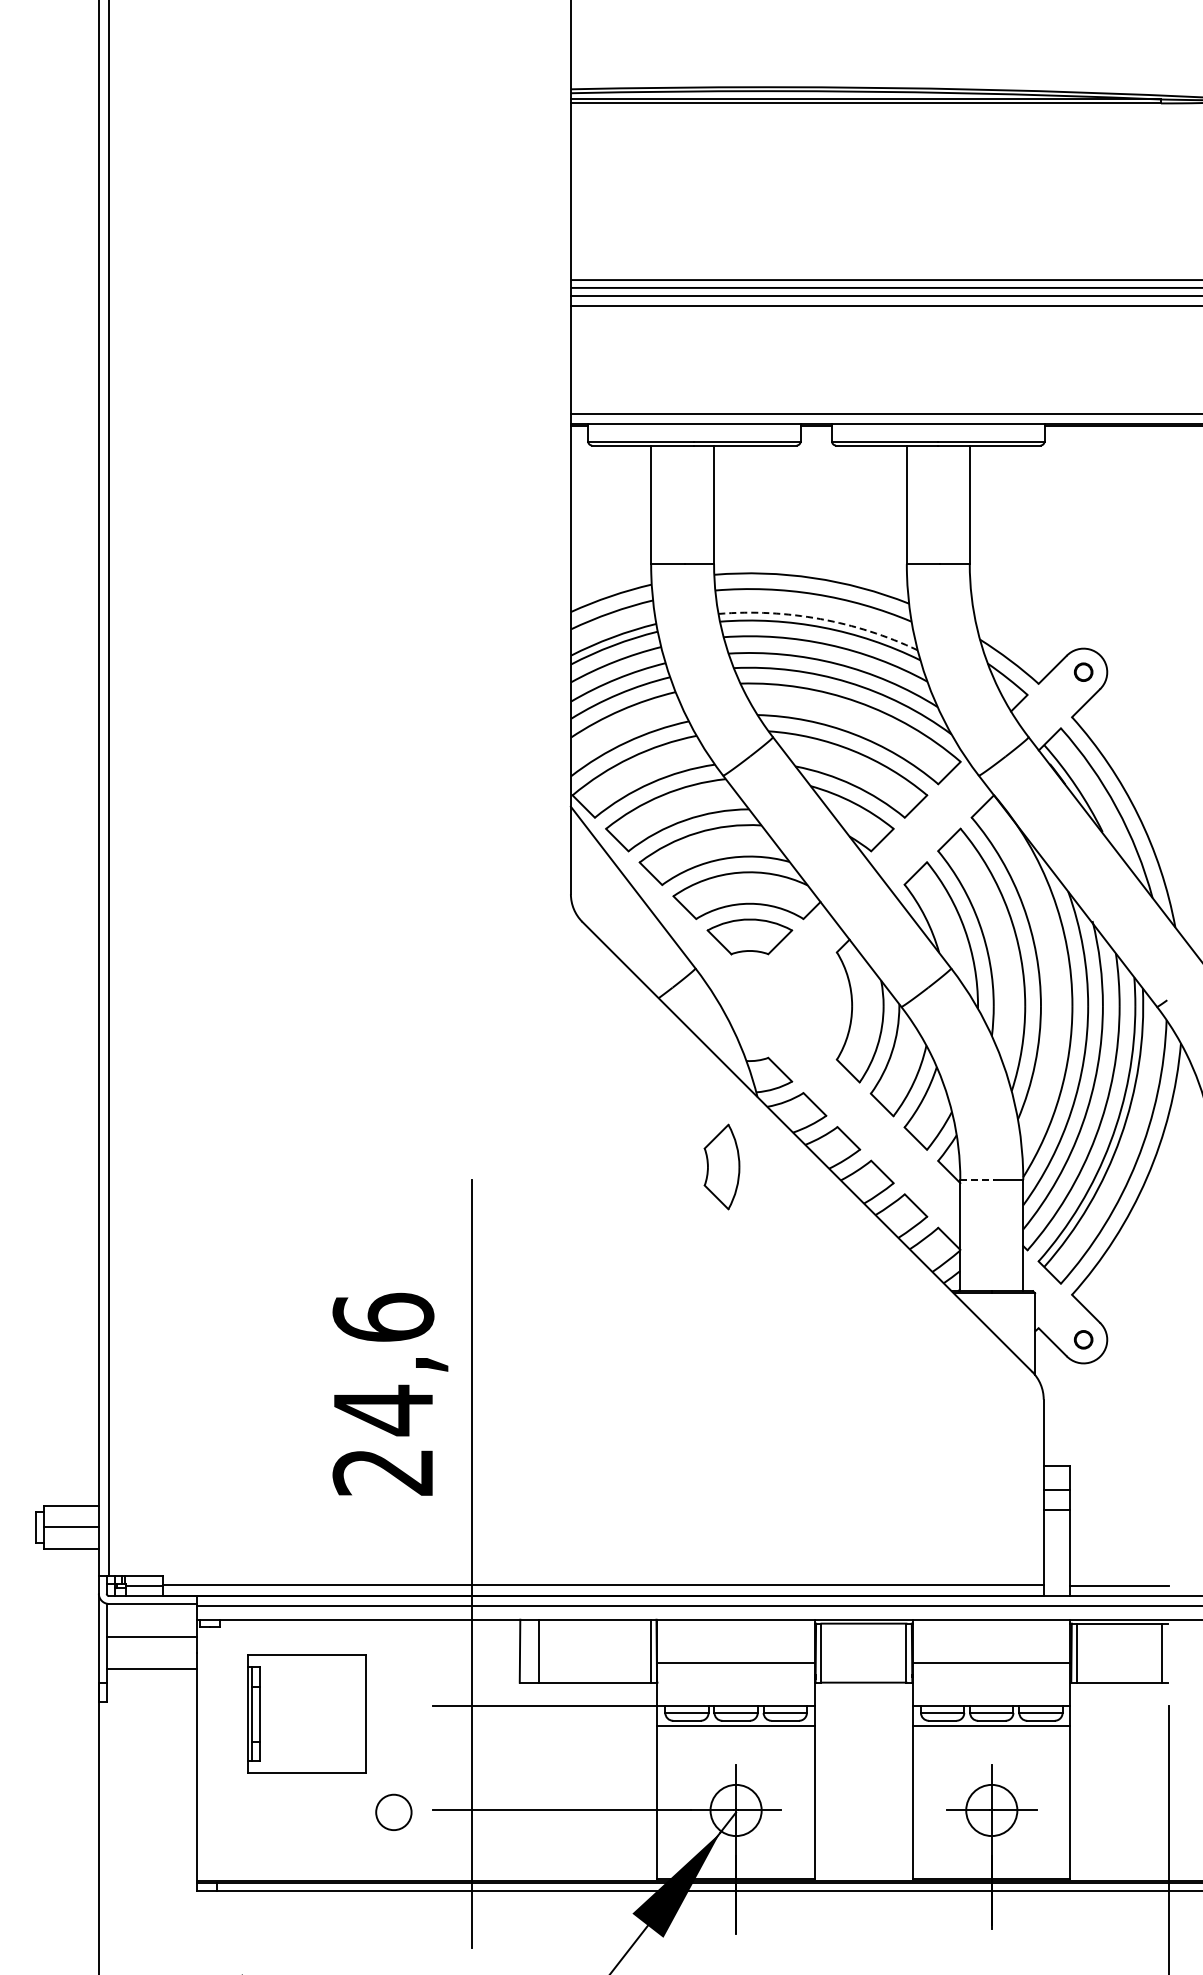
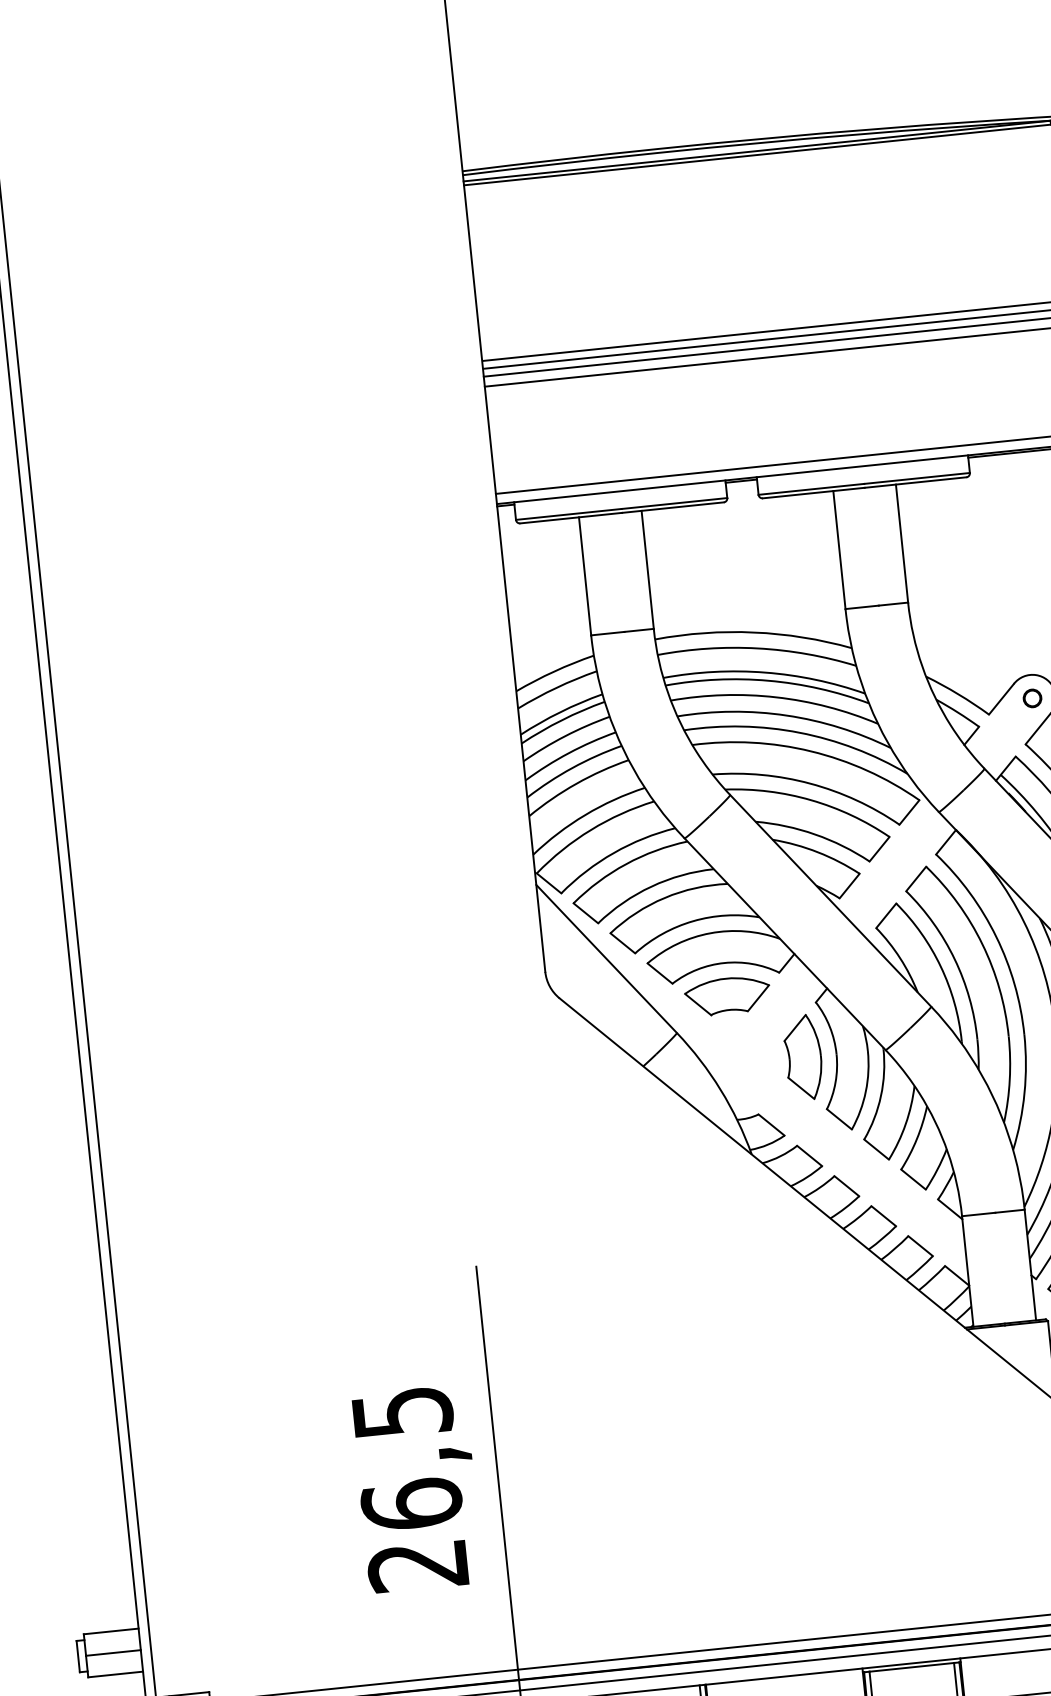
arc: (820, 619) -> (765, 673), dashed -> solid
part: (721, 1166) -> (803, 1057), moved
line: (977, 1180) -> (979, 1214), dashed -> solid
text: (383, 1364) -> (407, 1458), 24,6 -> 26,5

